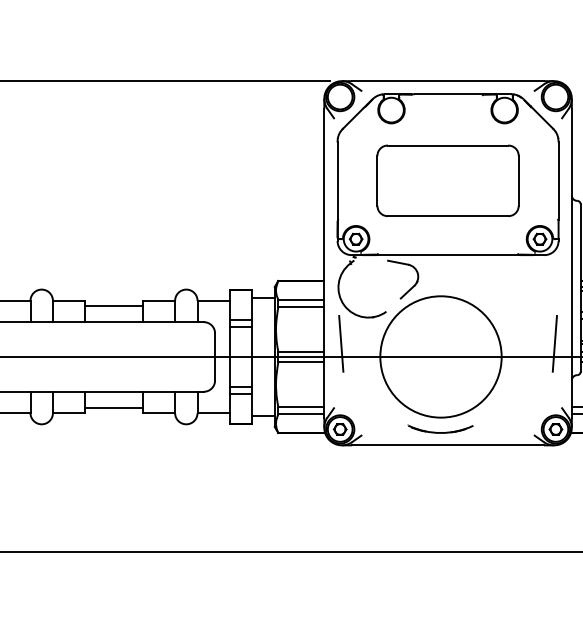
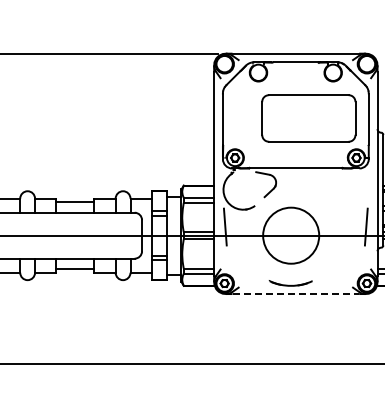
part: (447, 180) -> (308, 118), moved
circle: (441, 356) -> (291, 235), size x0.7
line: (449, 446) -> (296, 294), solid -> dashed

